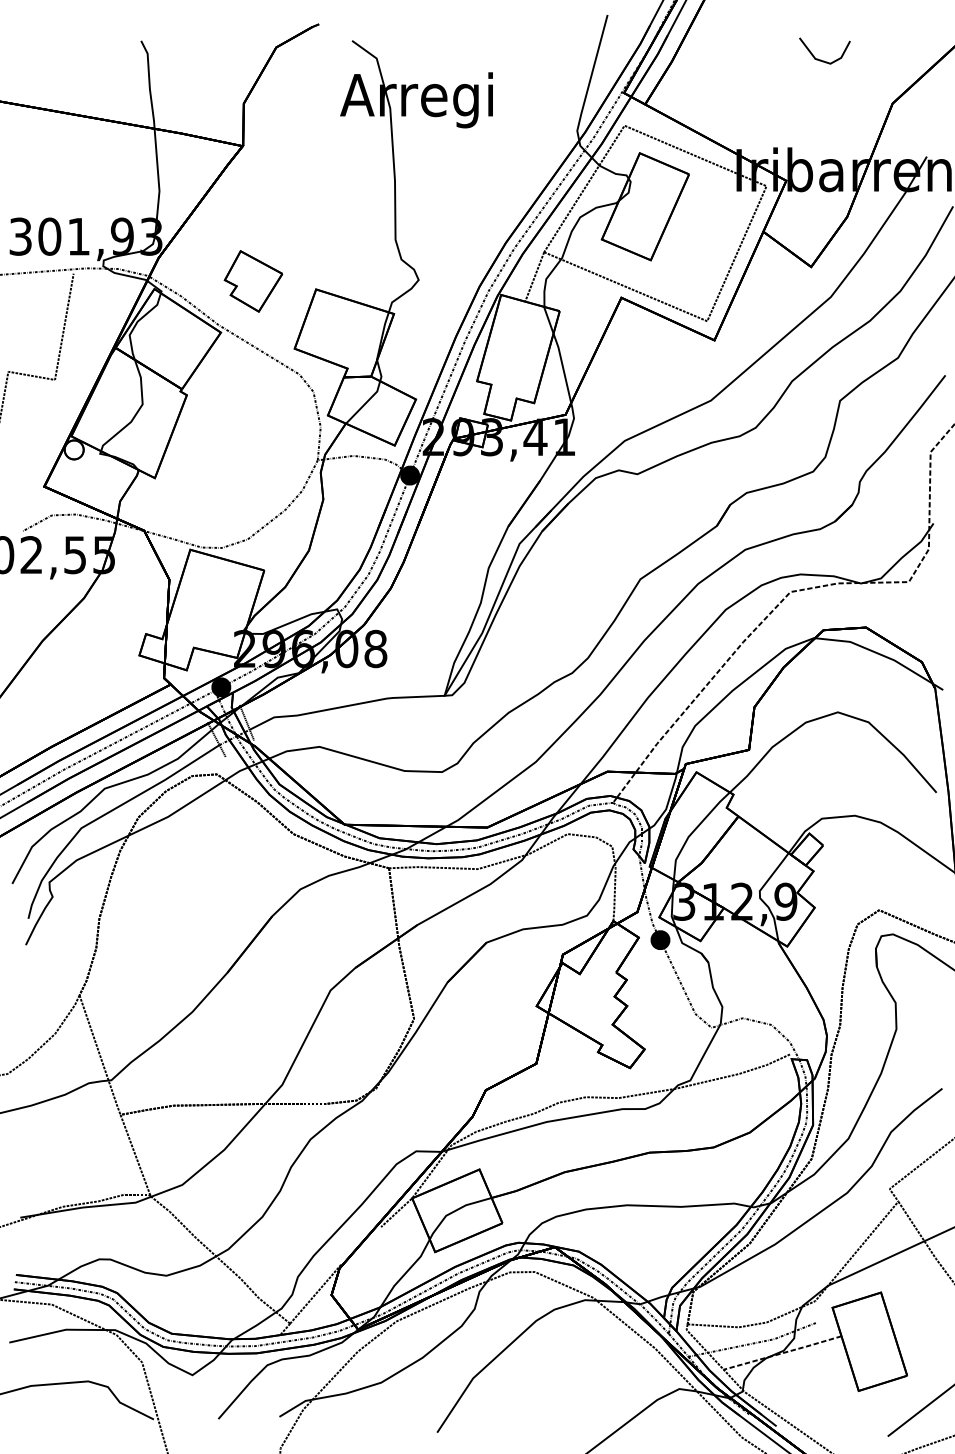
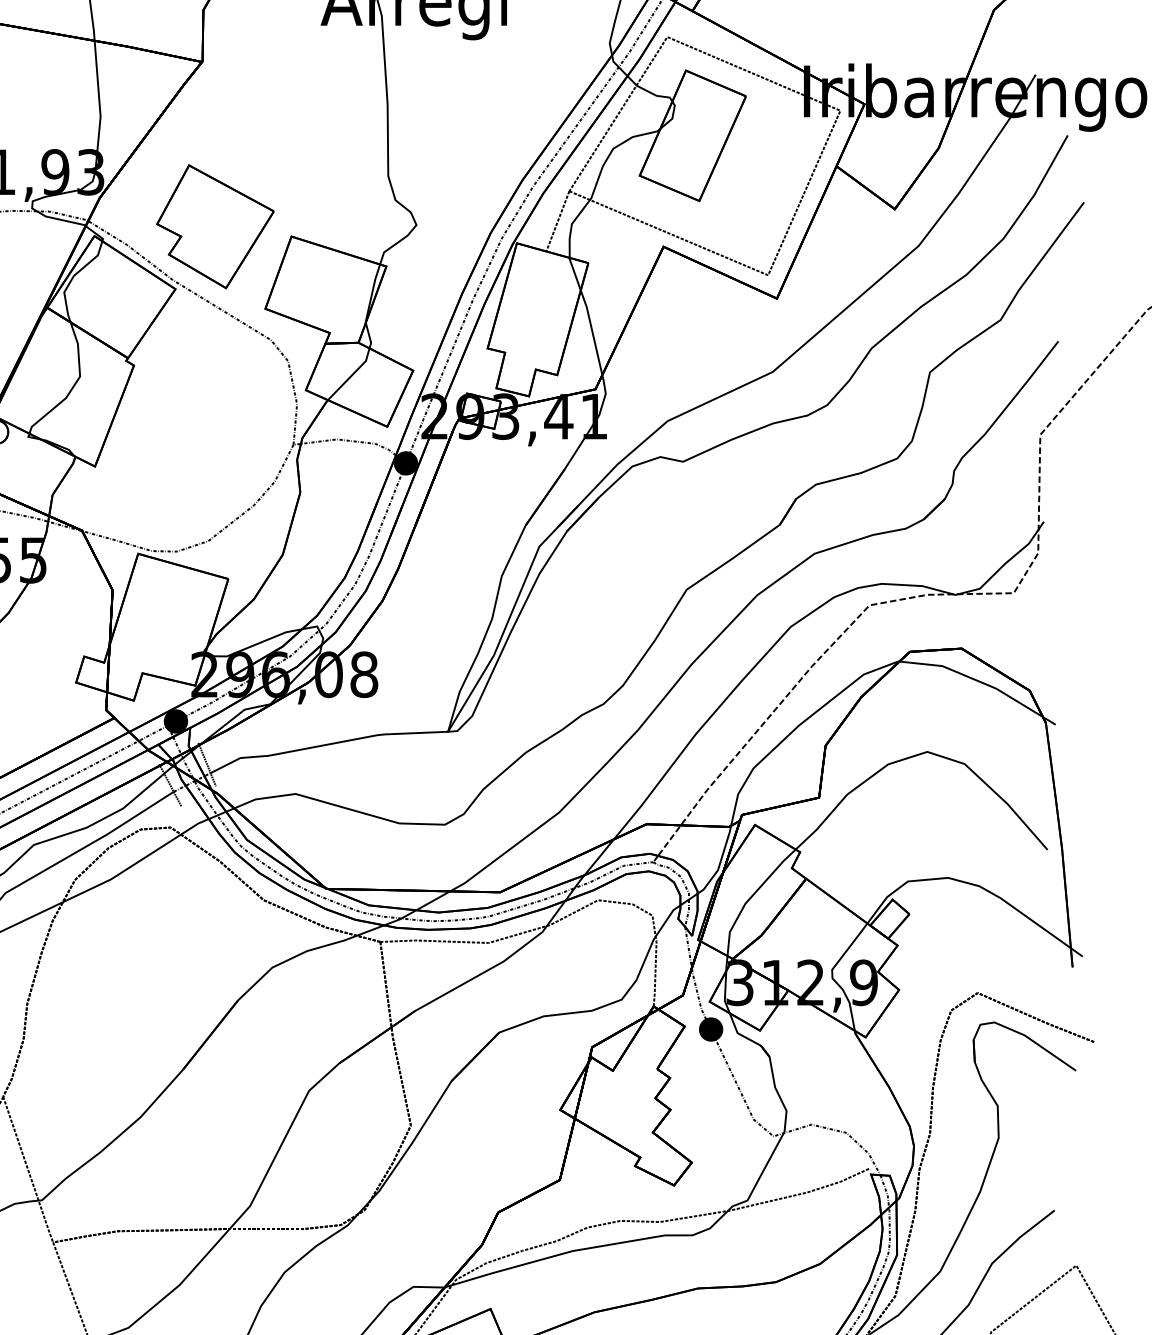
part: (253, 281) -> (215, 226), size x1.67

